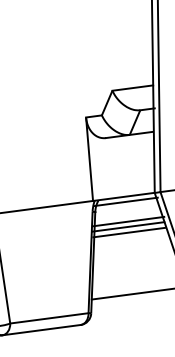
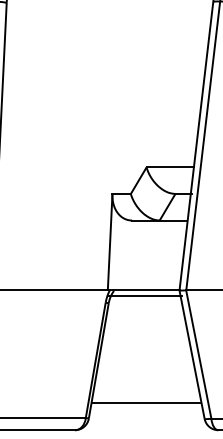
line: (127, 221) -> (144, 319), removed
line: (128, 227) -> (144, 325), removed
line: (128, 232) -> (143, 331), removed

